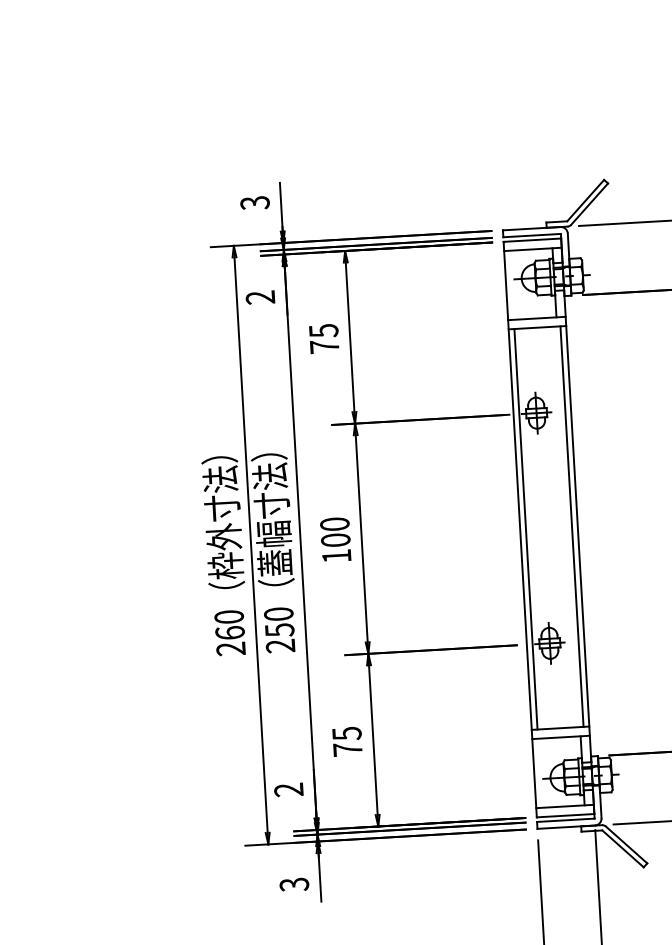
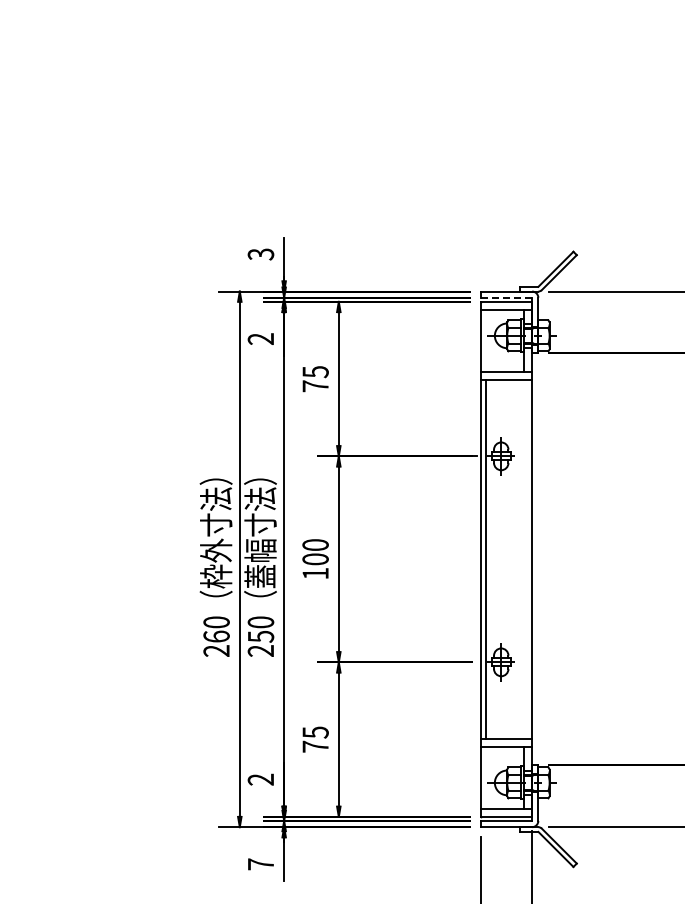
line: (532, 235) -> (506, 297), solid -> dashed
line: (572, 526) -> (527, 559), removed
text: (293, 884) -> (260, 864), 3 -> 7

